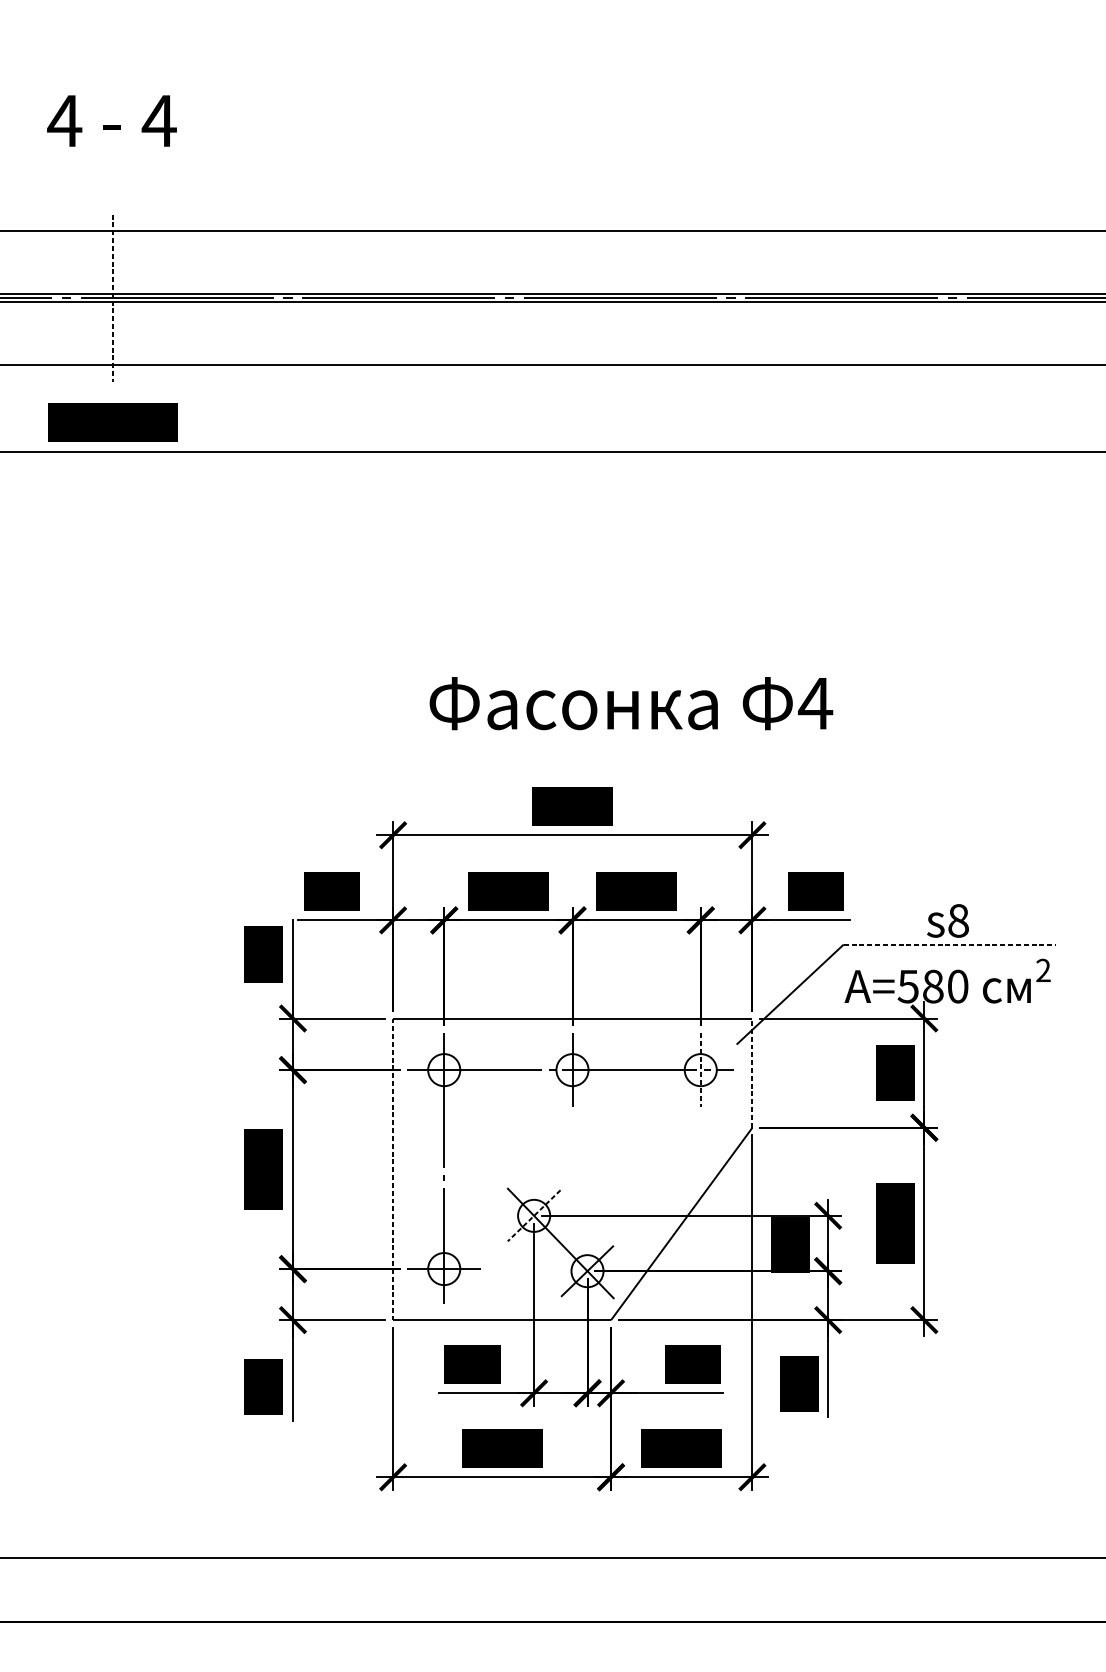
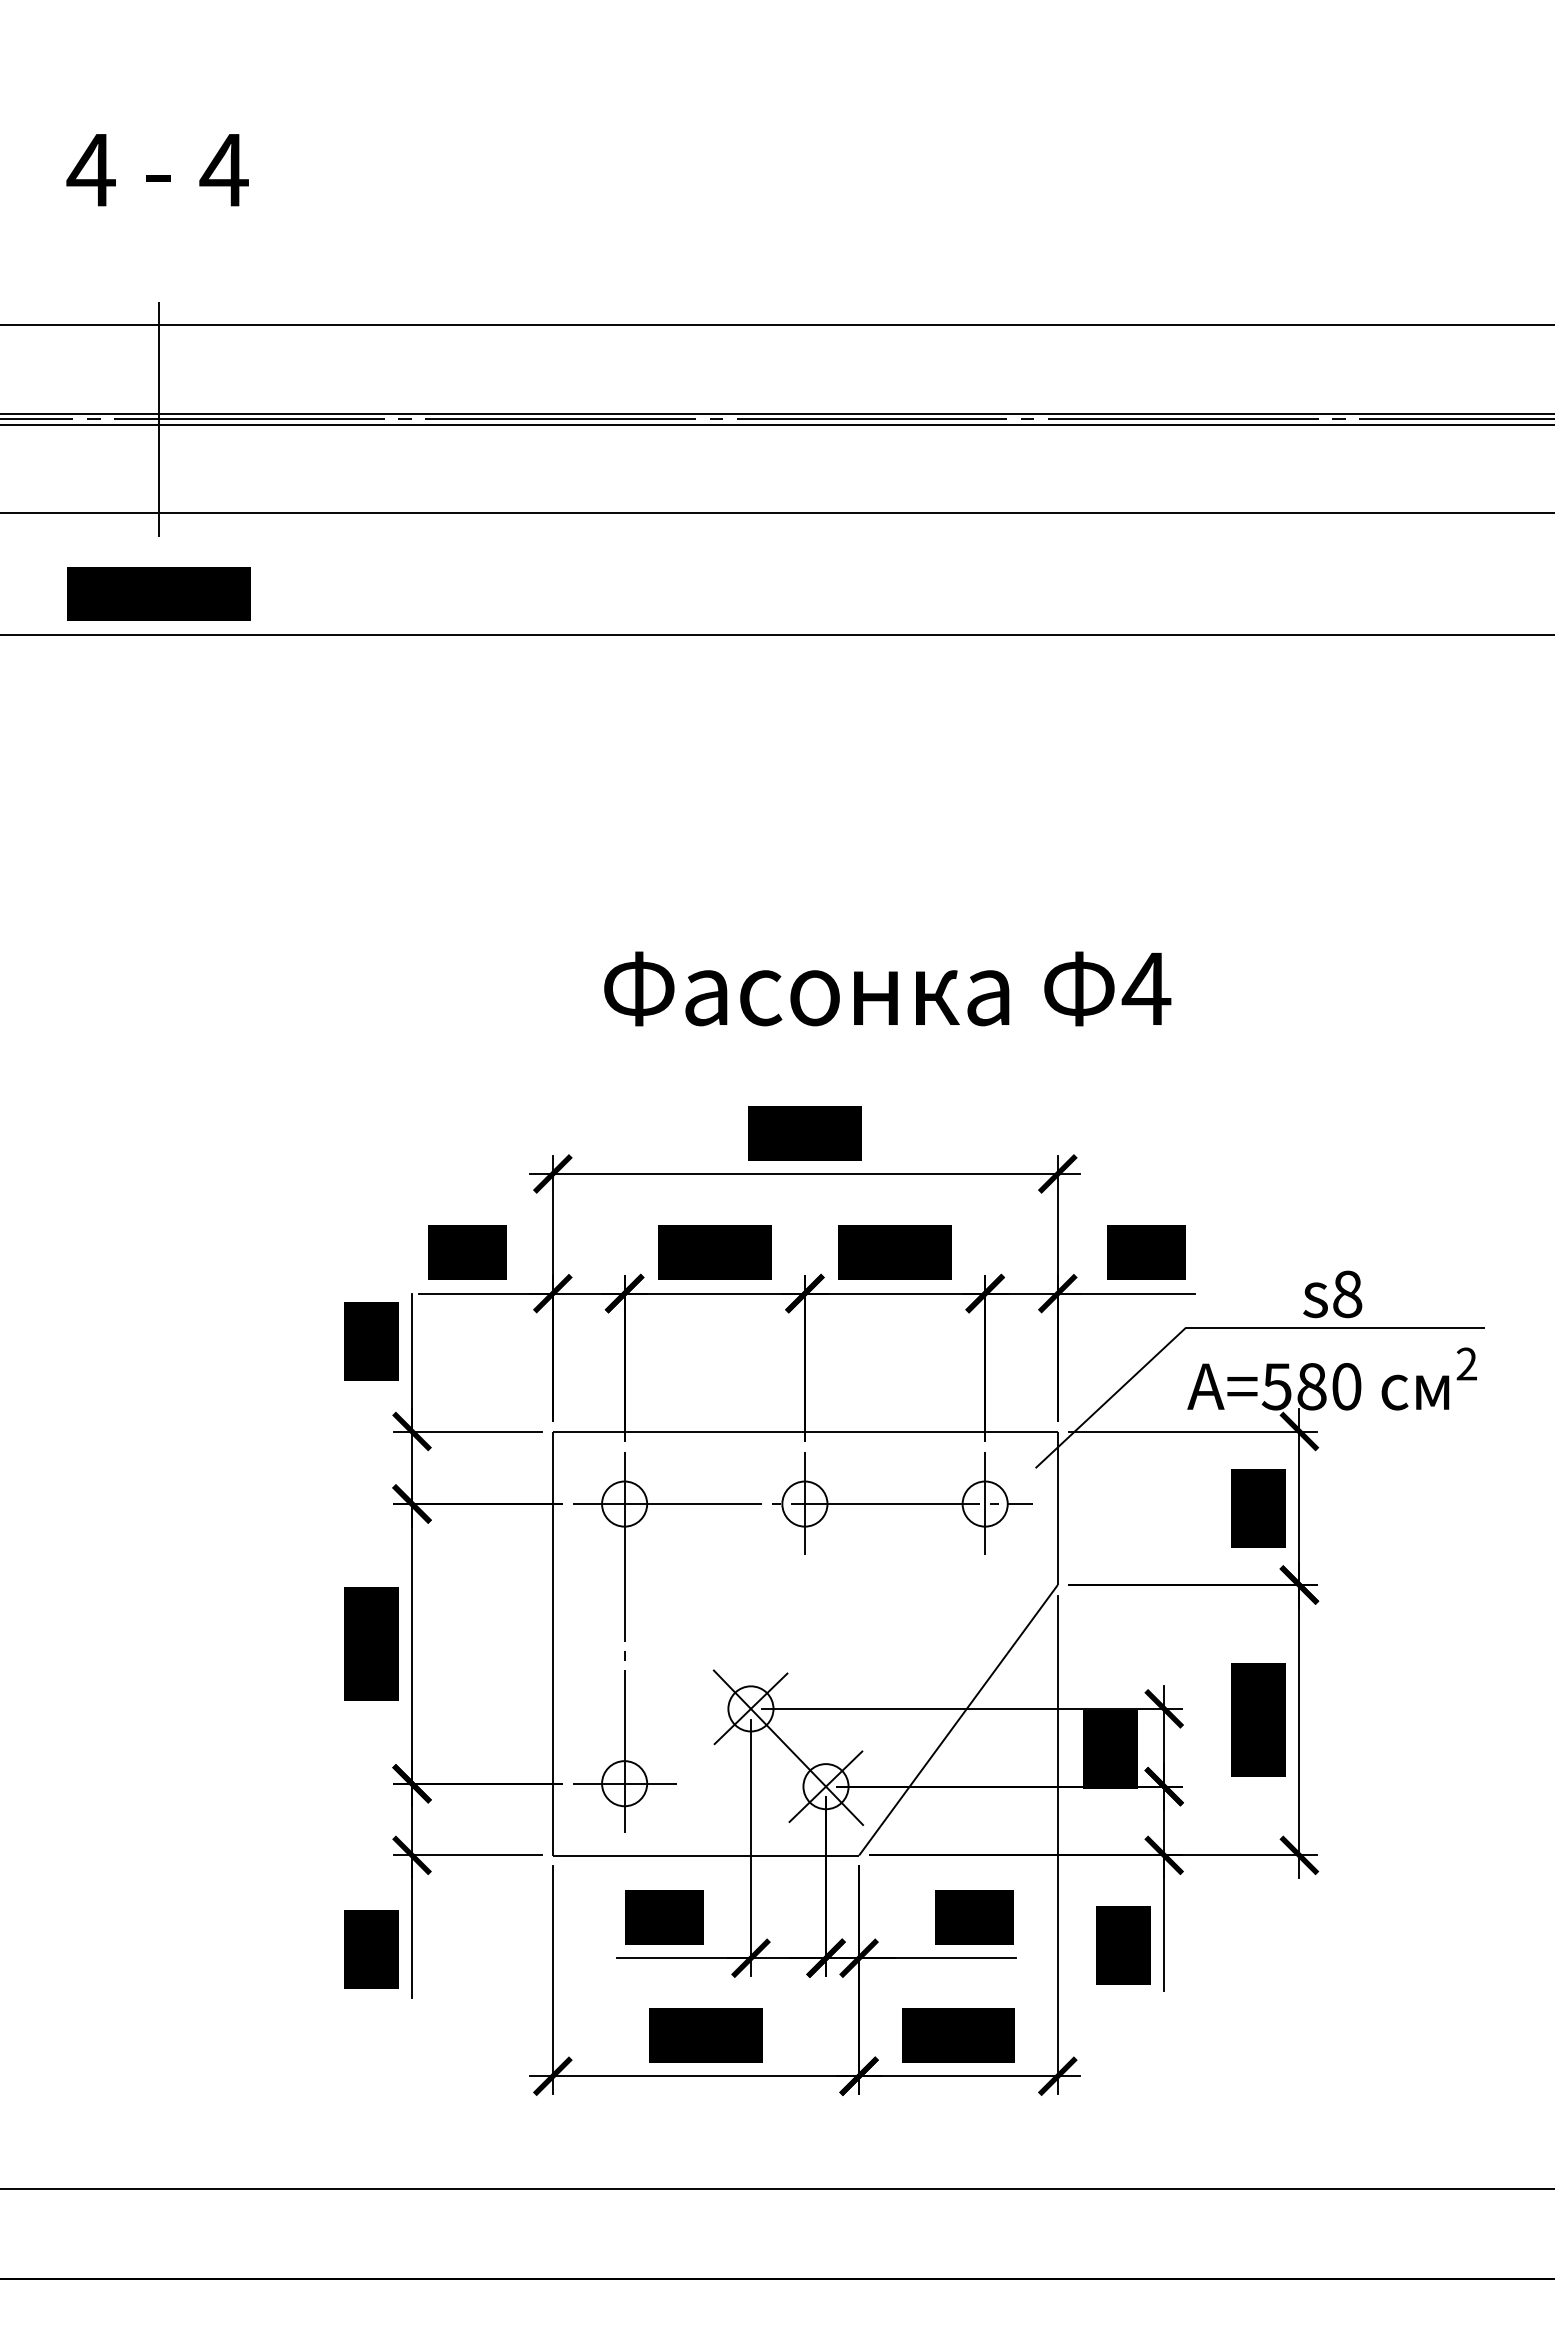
line: (113, 298) -> (159, 419), dashed -> solid
line: (950, 944) -> (1335, 1327), dashed -> solid
line: (700, 1069) -> (985, 1503), dashed -> solid
line: (752, 1073) -> (1057, 1508), dashed -> solid
line: (392, 1169) -> (552, 1643), dashed -> solid
line: (534, 1215) -> (751, 1708), dashed -> solid

